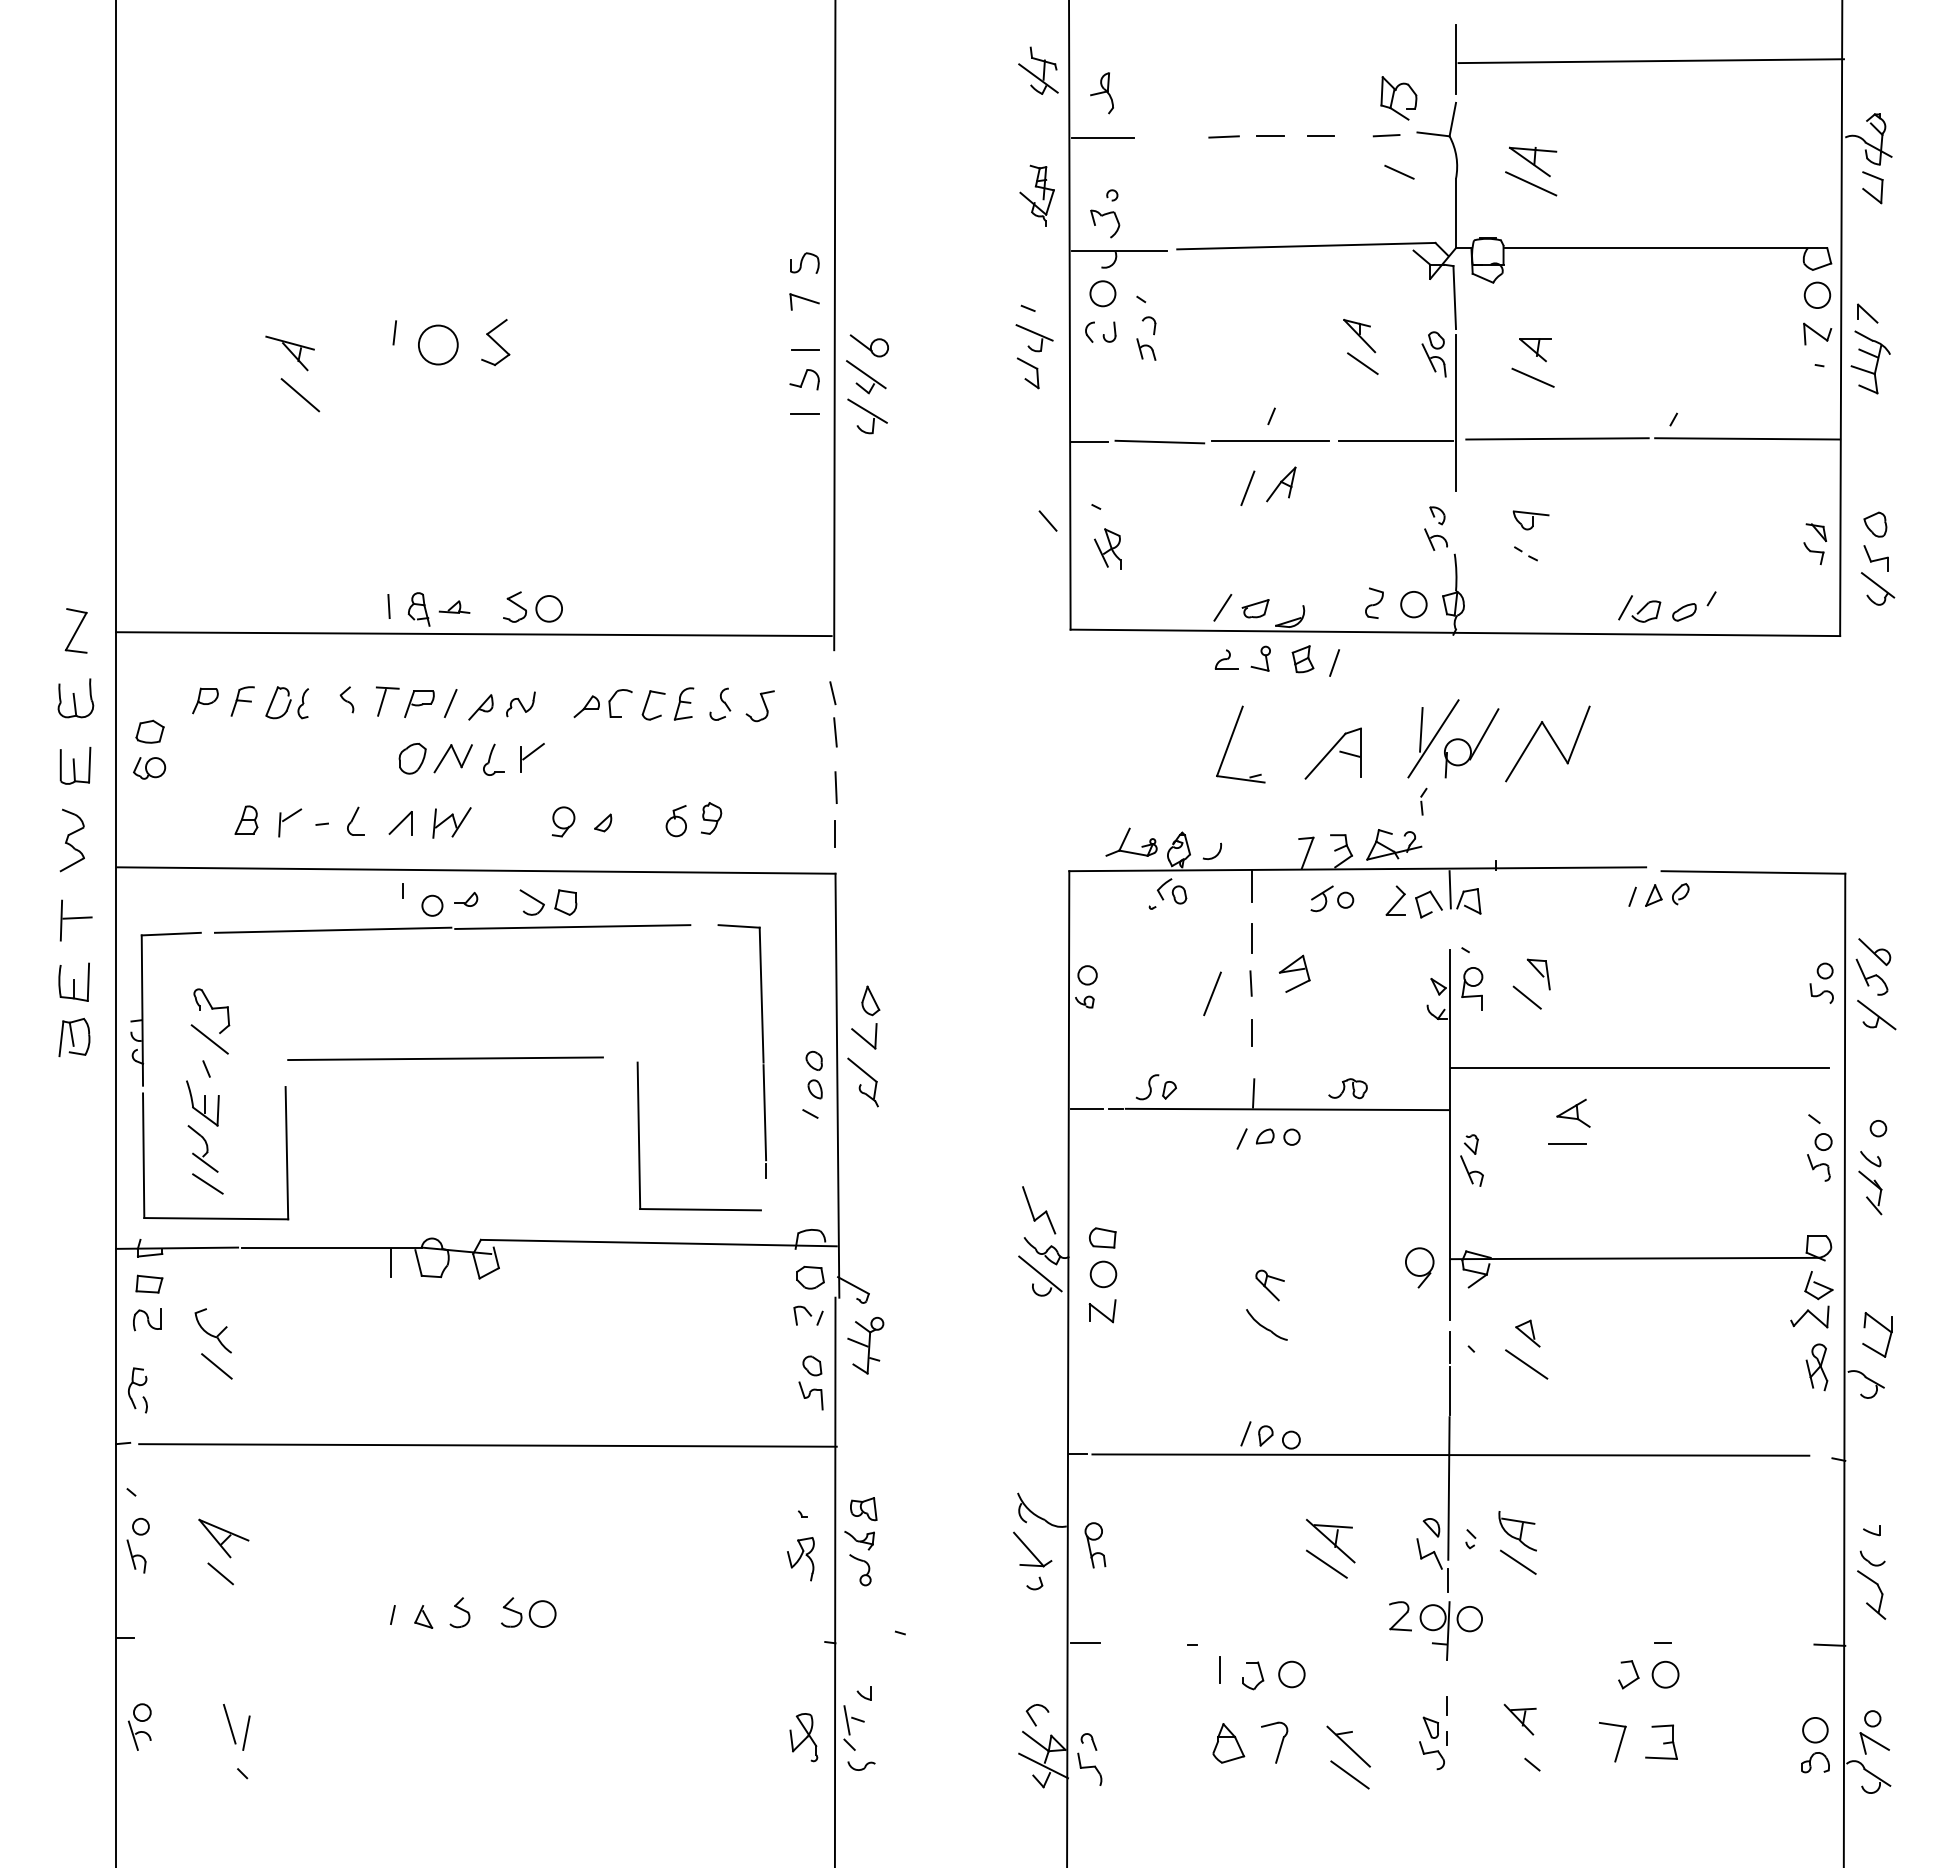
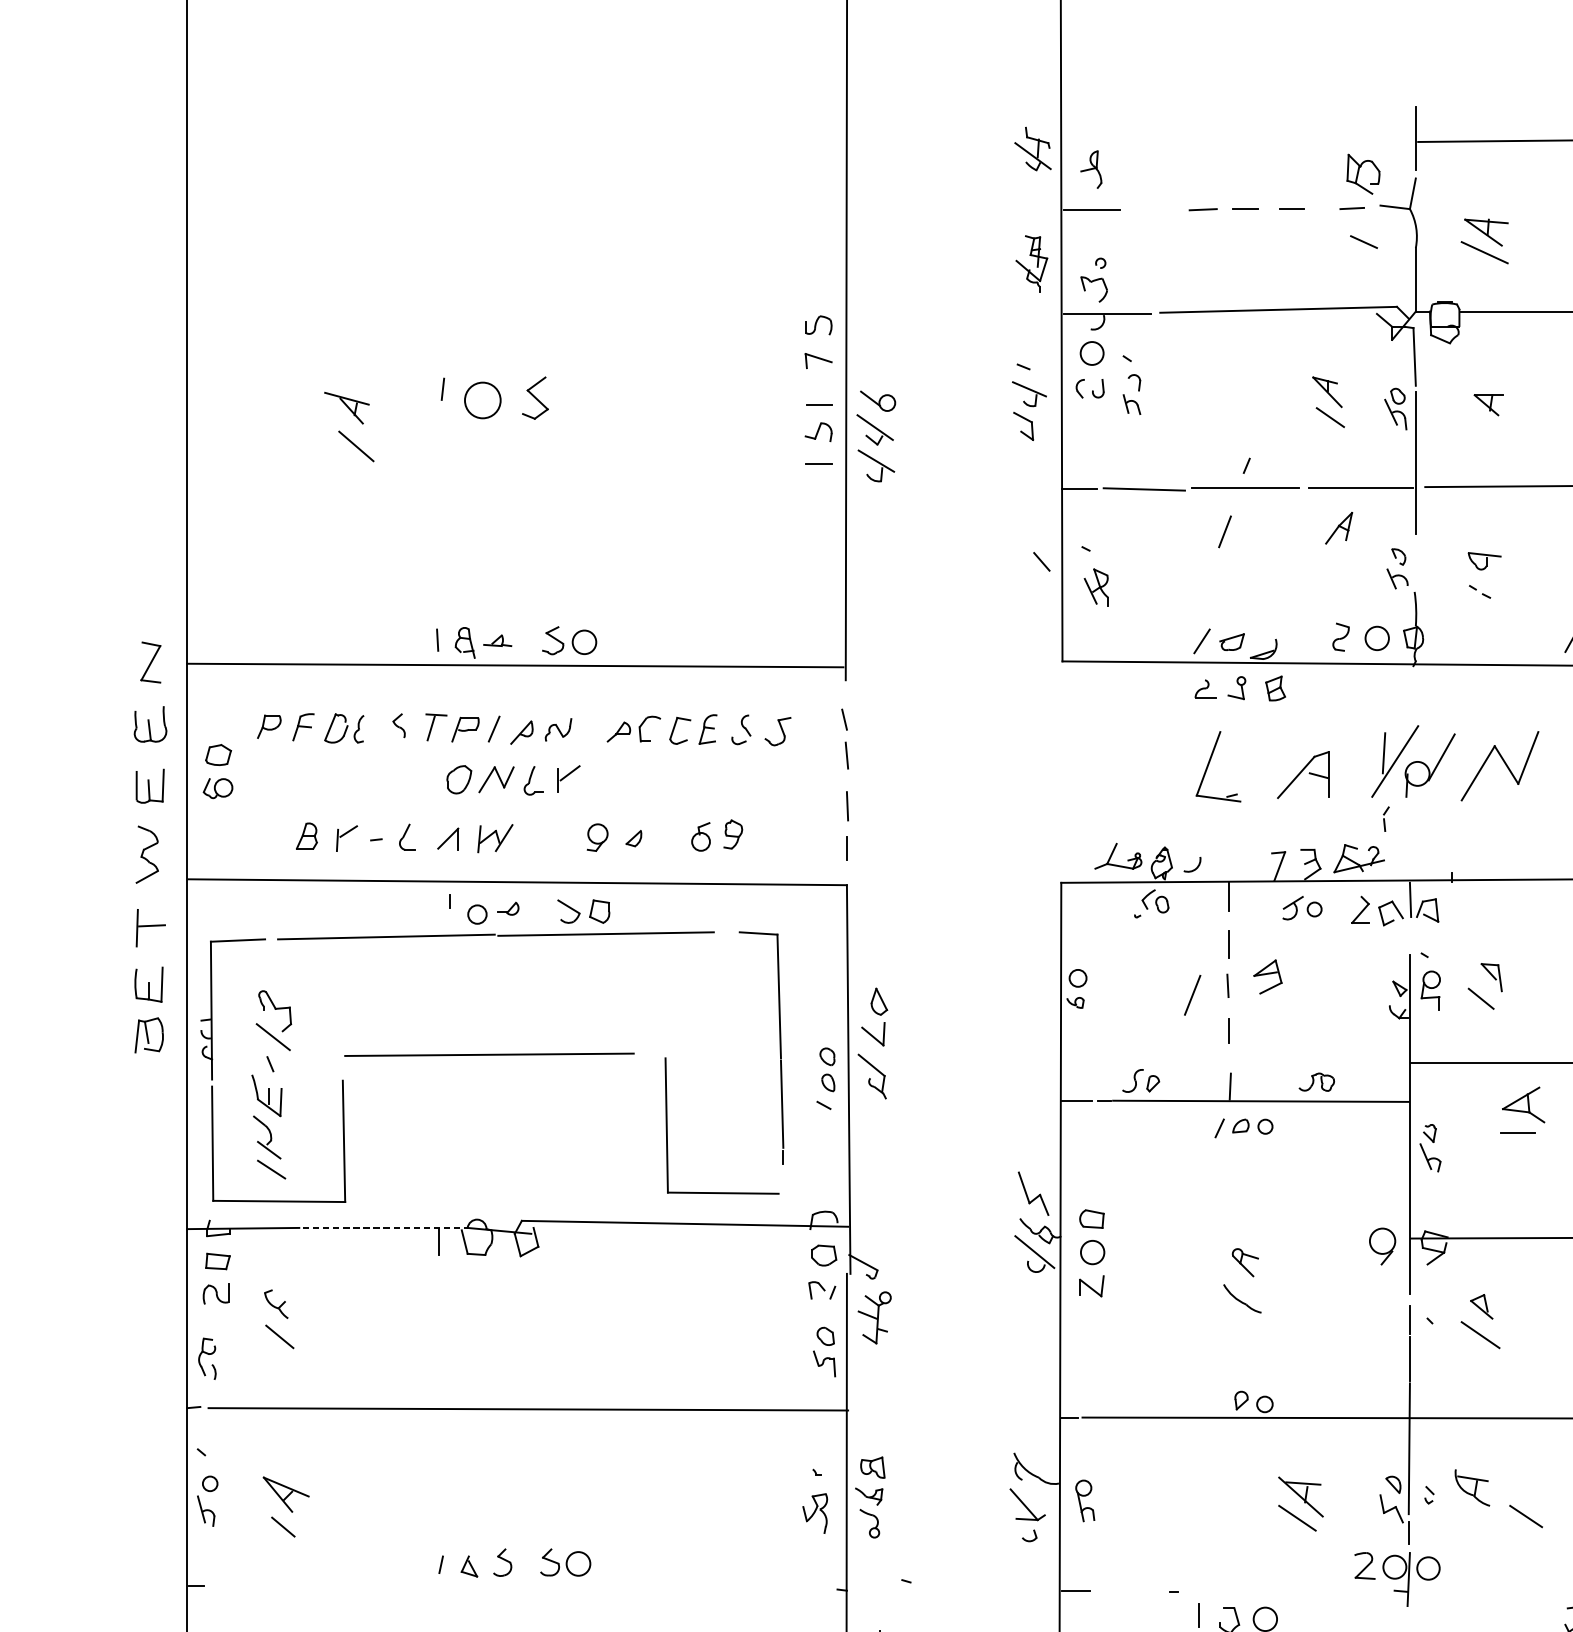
line: (1532, 377) -> (1485, 430), removed
part: (1281, 484) -> (1339, 528), moved
line: (1334, 662) -> (1304, 691), removed
part: (1573, 1112) -> (1523, 1104), size x1.4
line: (331, 1247) -> (384, 1227), solid -> dashed
part: (212, 1330) -> (275, 1303), size x0.7
line: (1245, 1433) -> (1222, 1398), removed
line: (1518, 1561) -> (1526, 1515), moved

